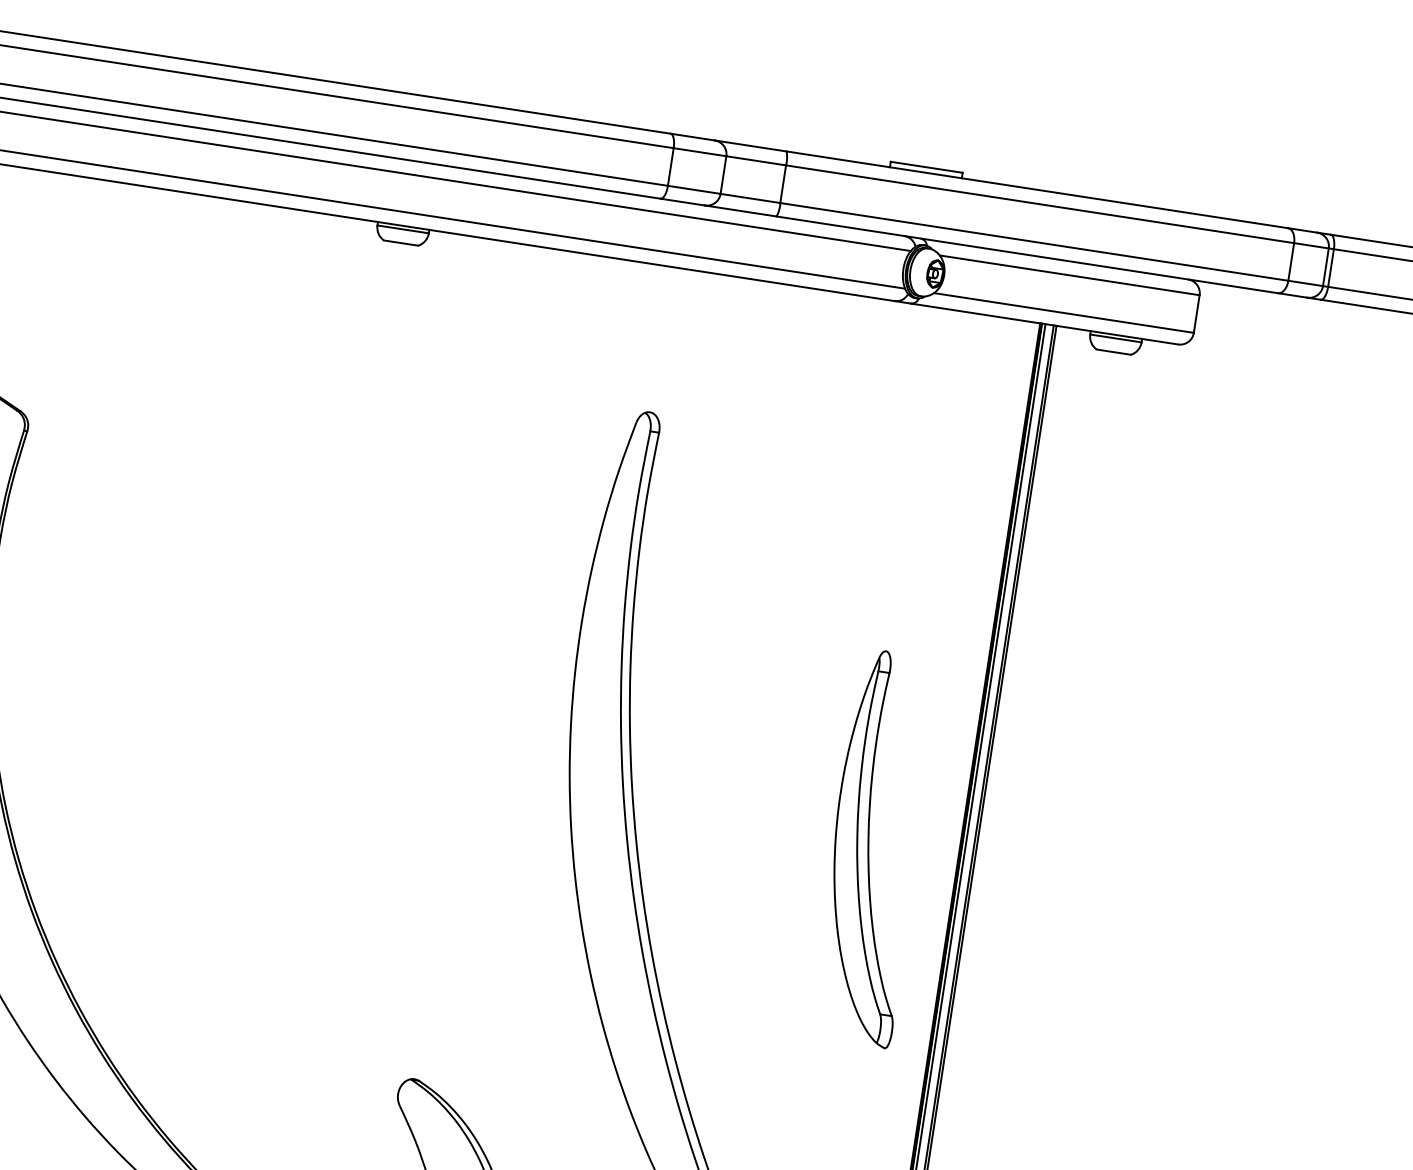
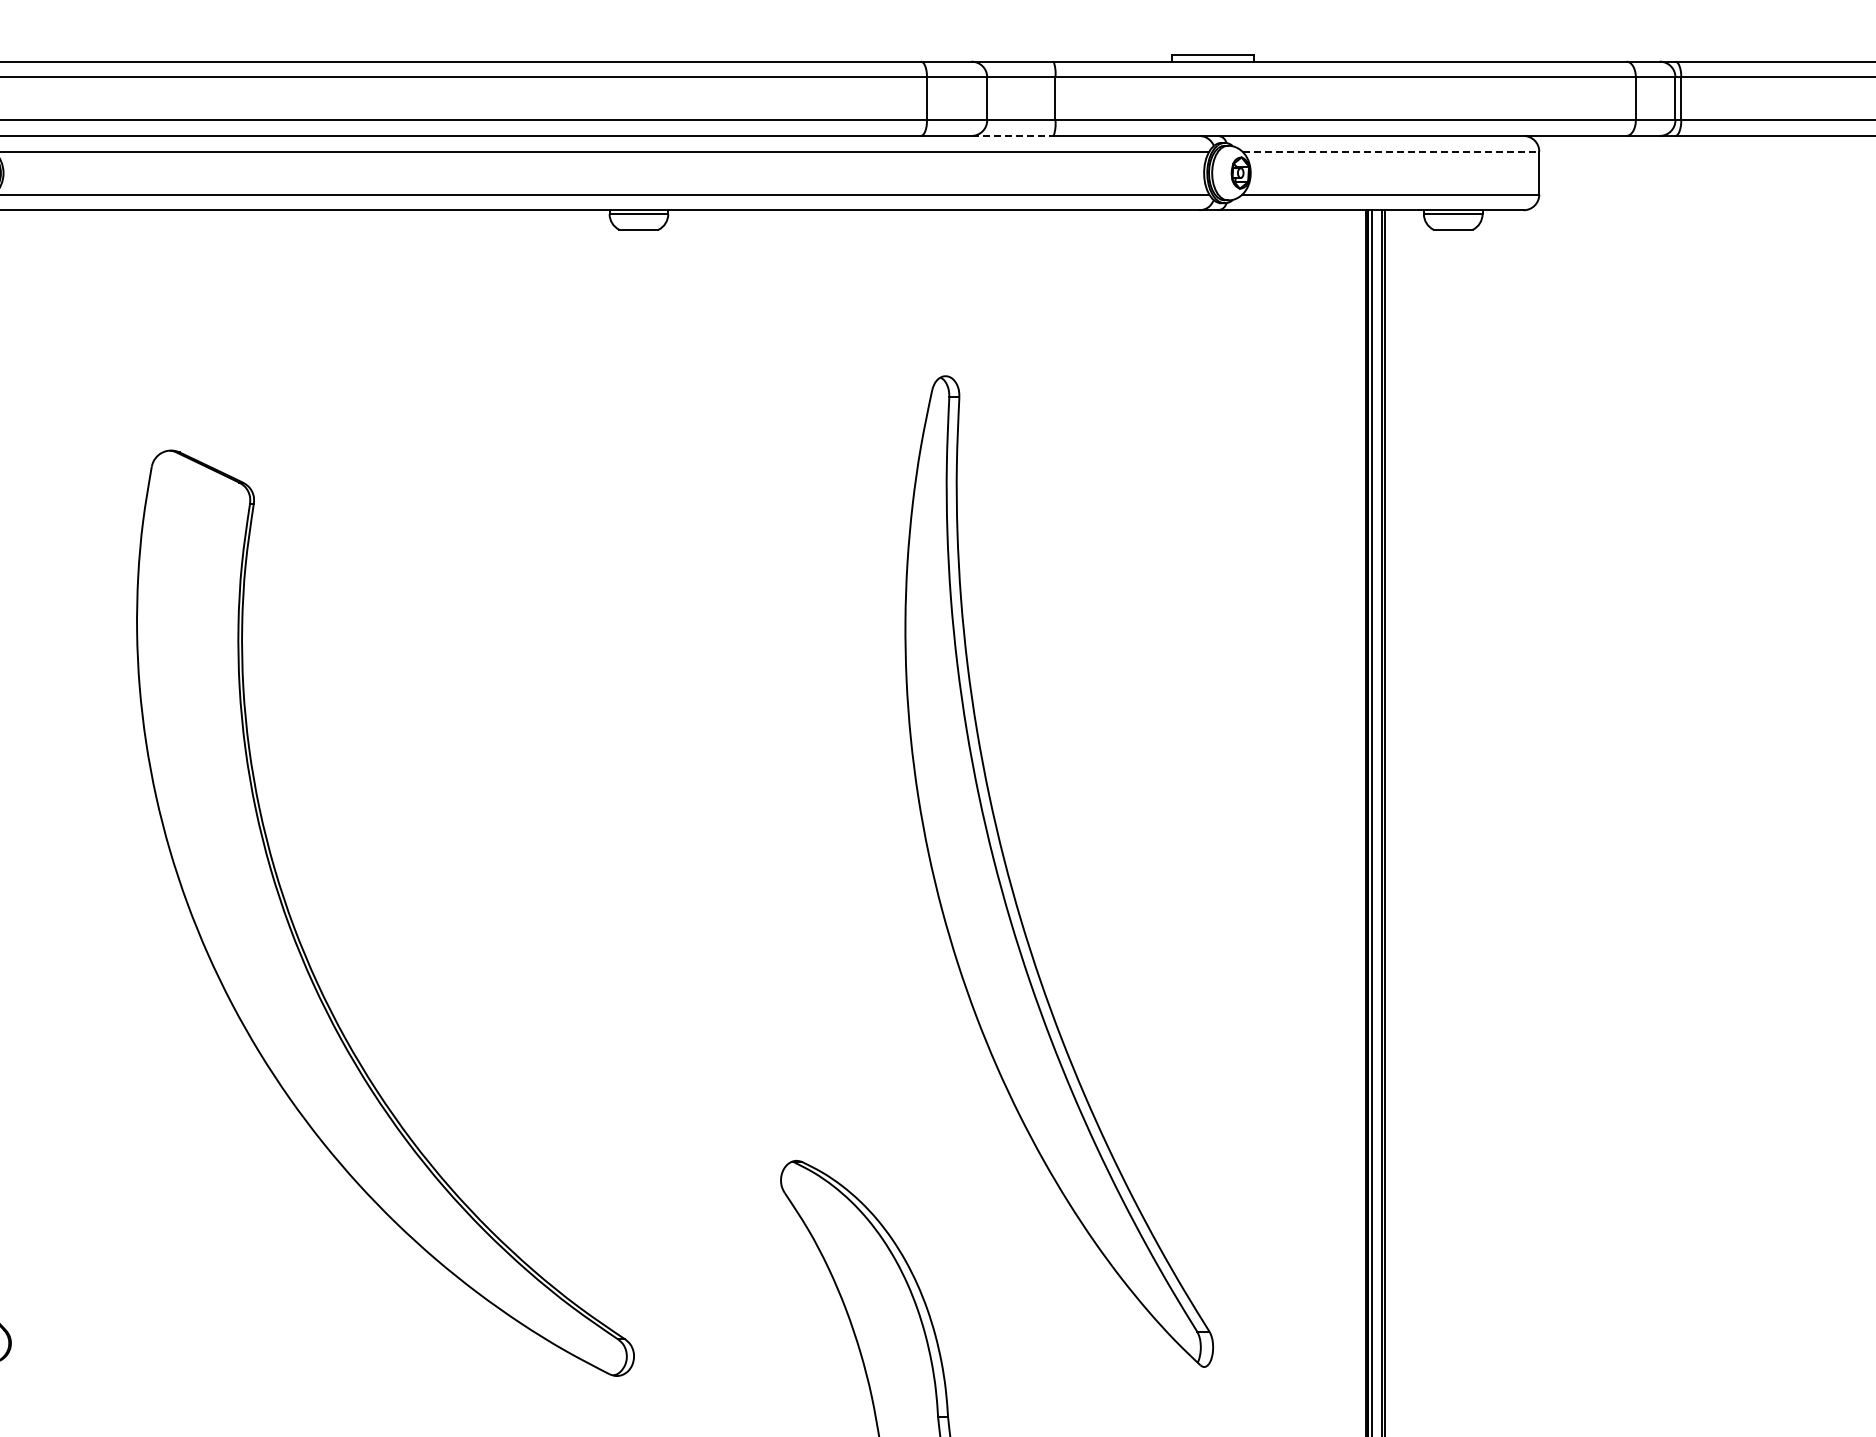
line: (741, 210) -> (1013, 135), solid -> dashed
line: (1070, 275) -> (1391, 151), solid -> dashed
part: (869, 850) -> (1265, 827), removed

